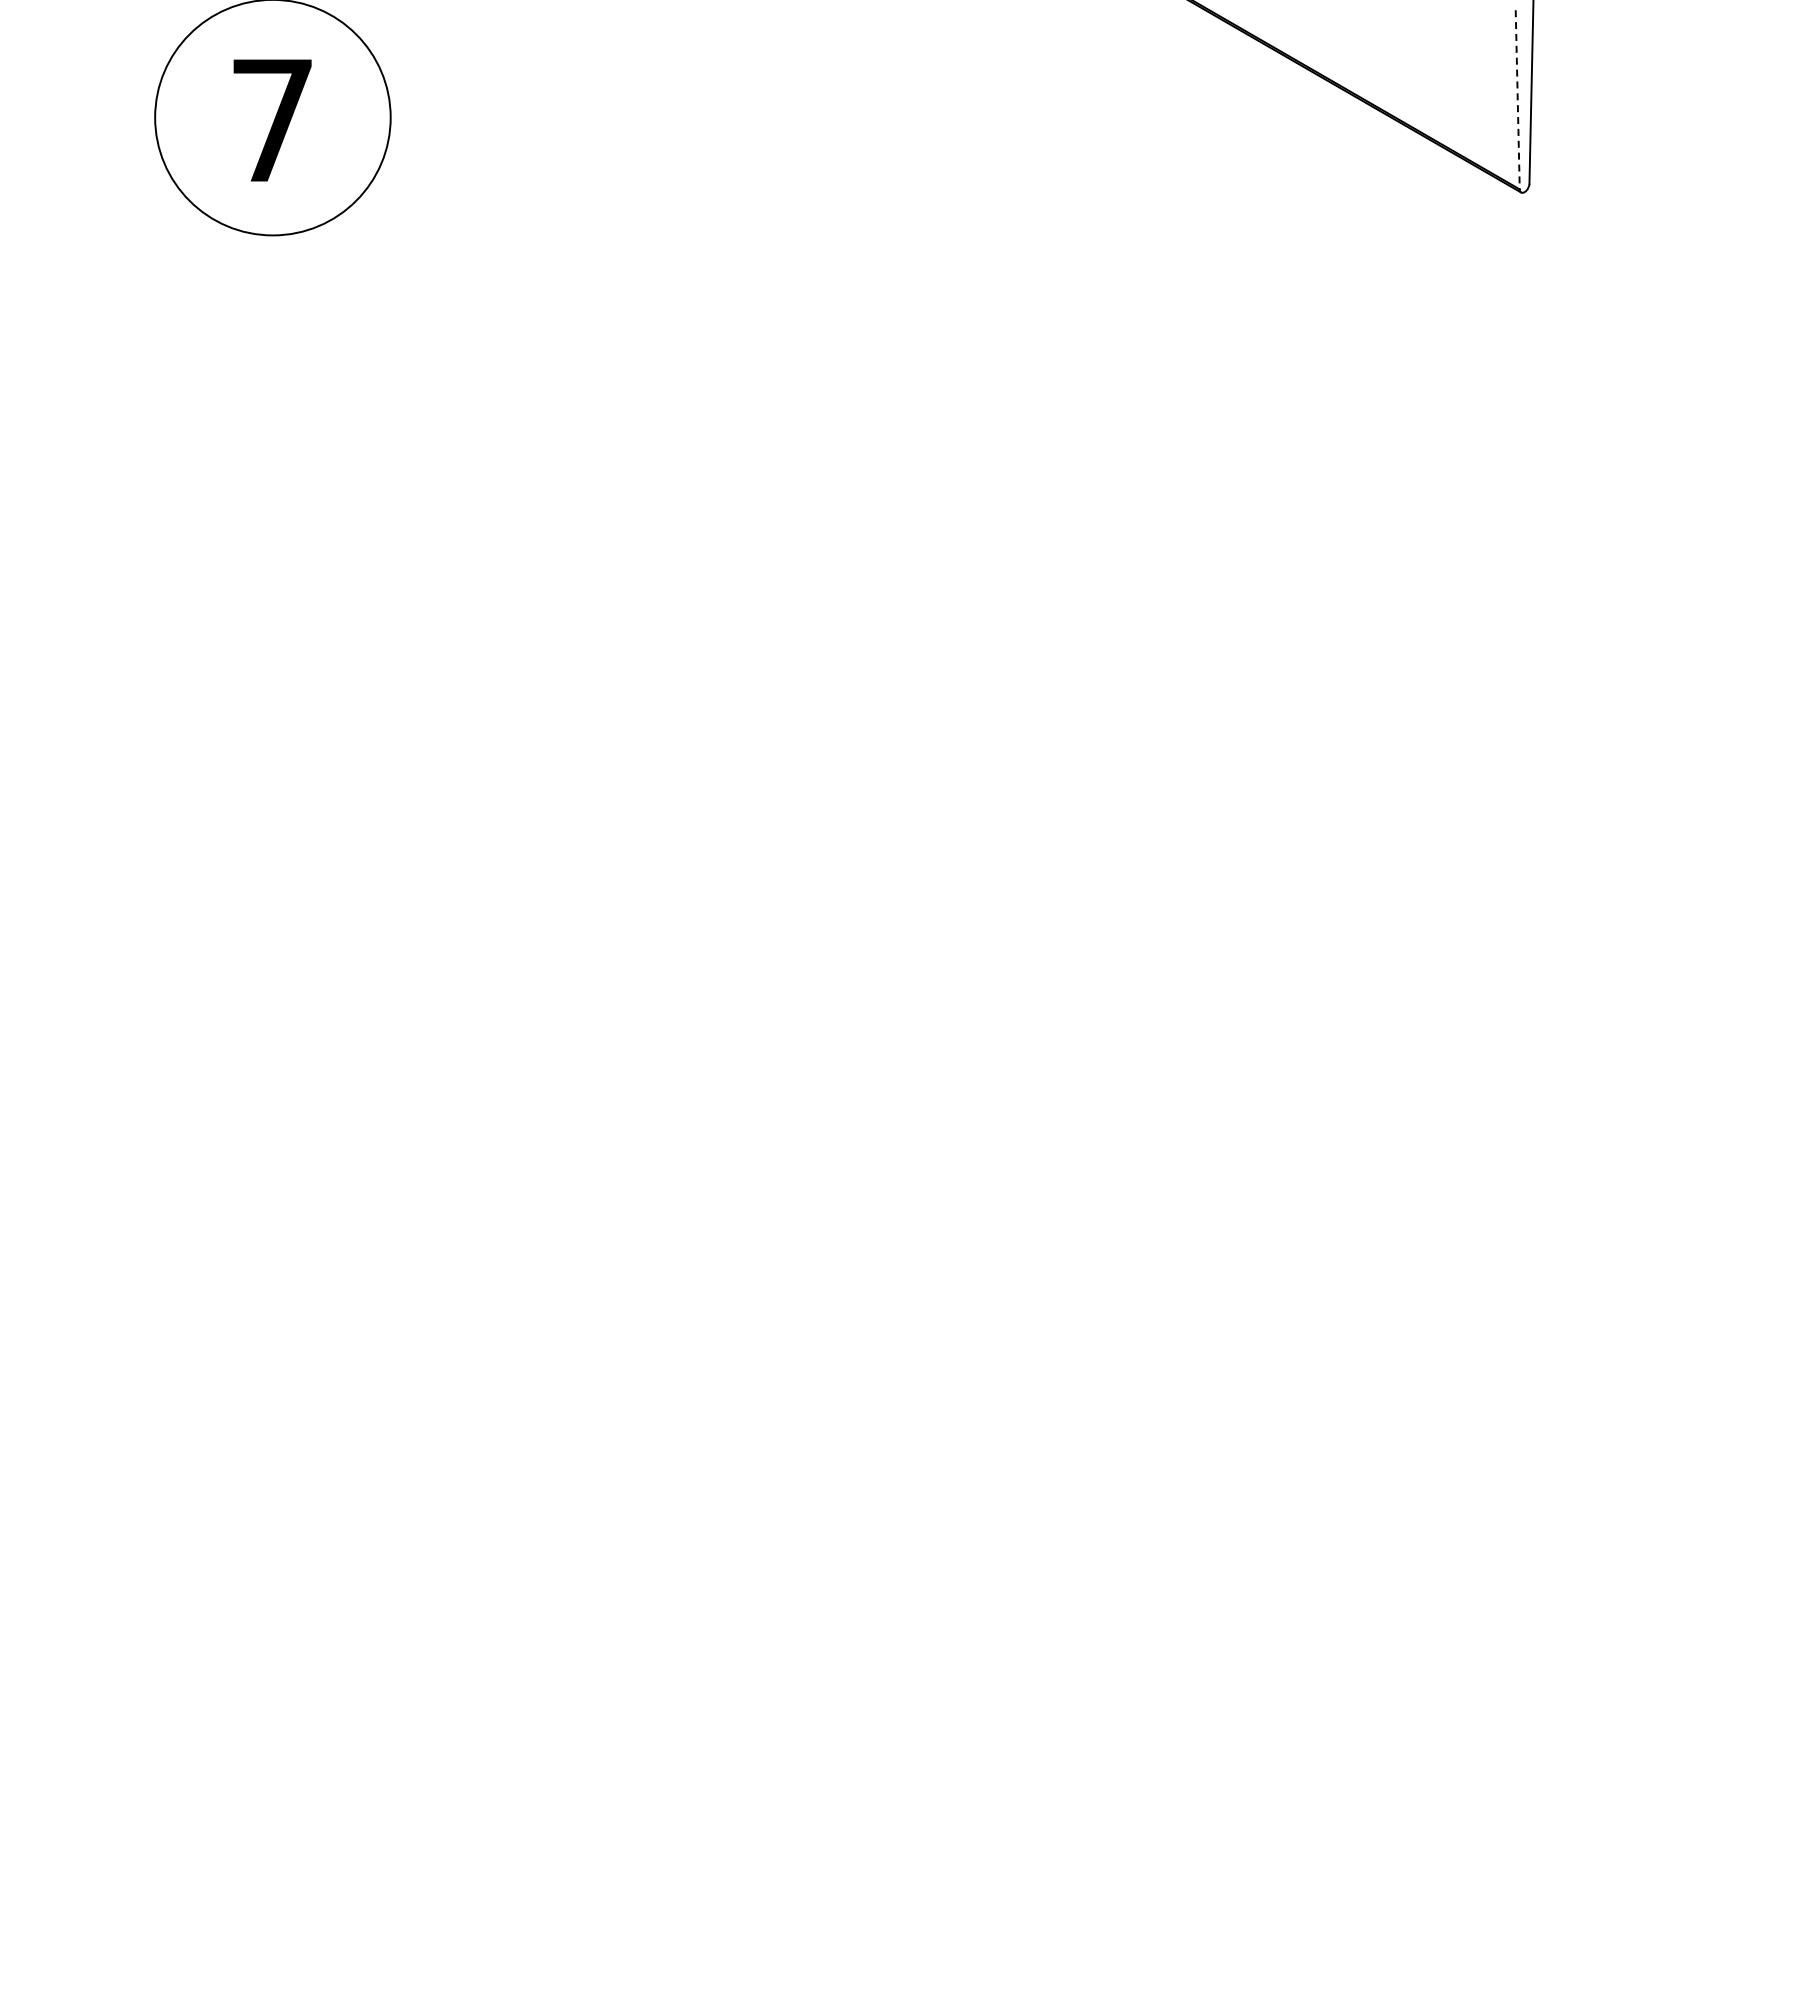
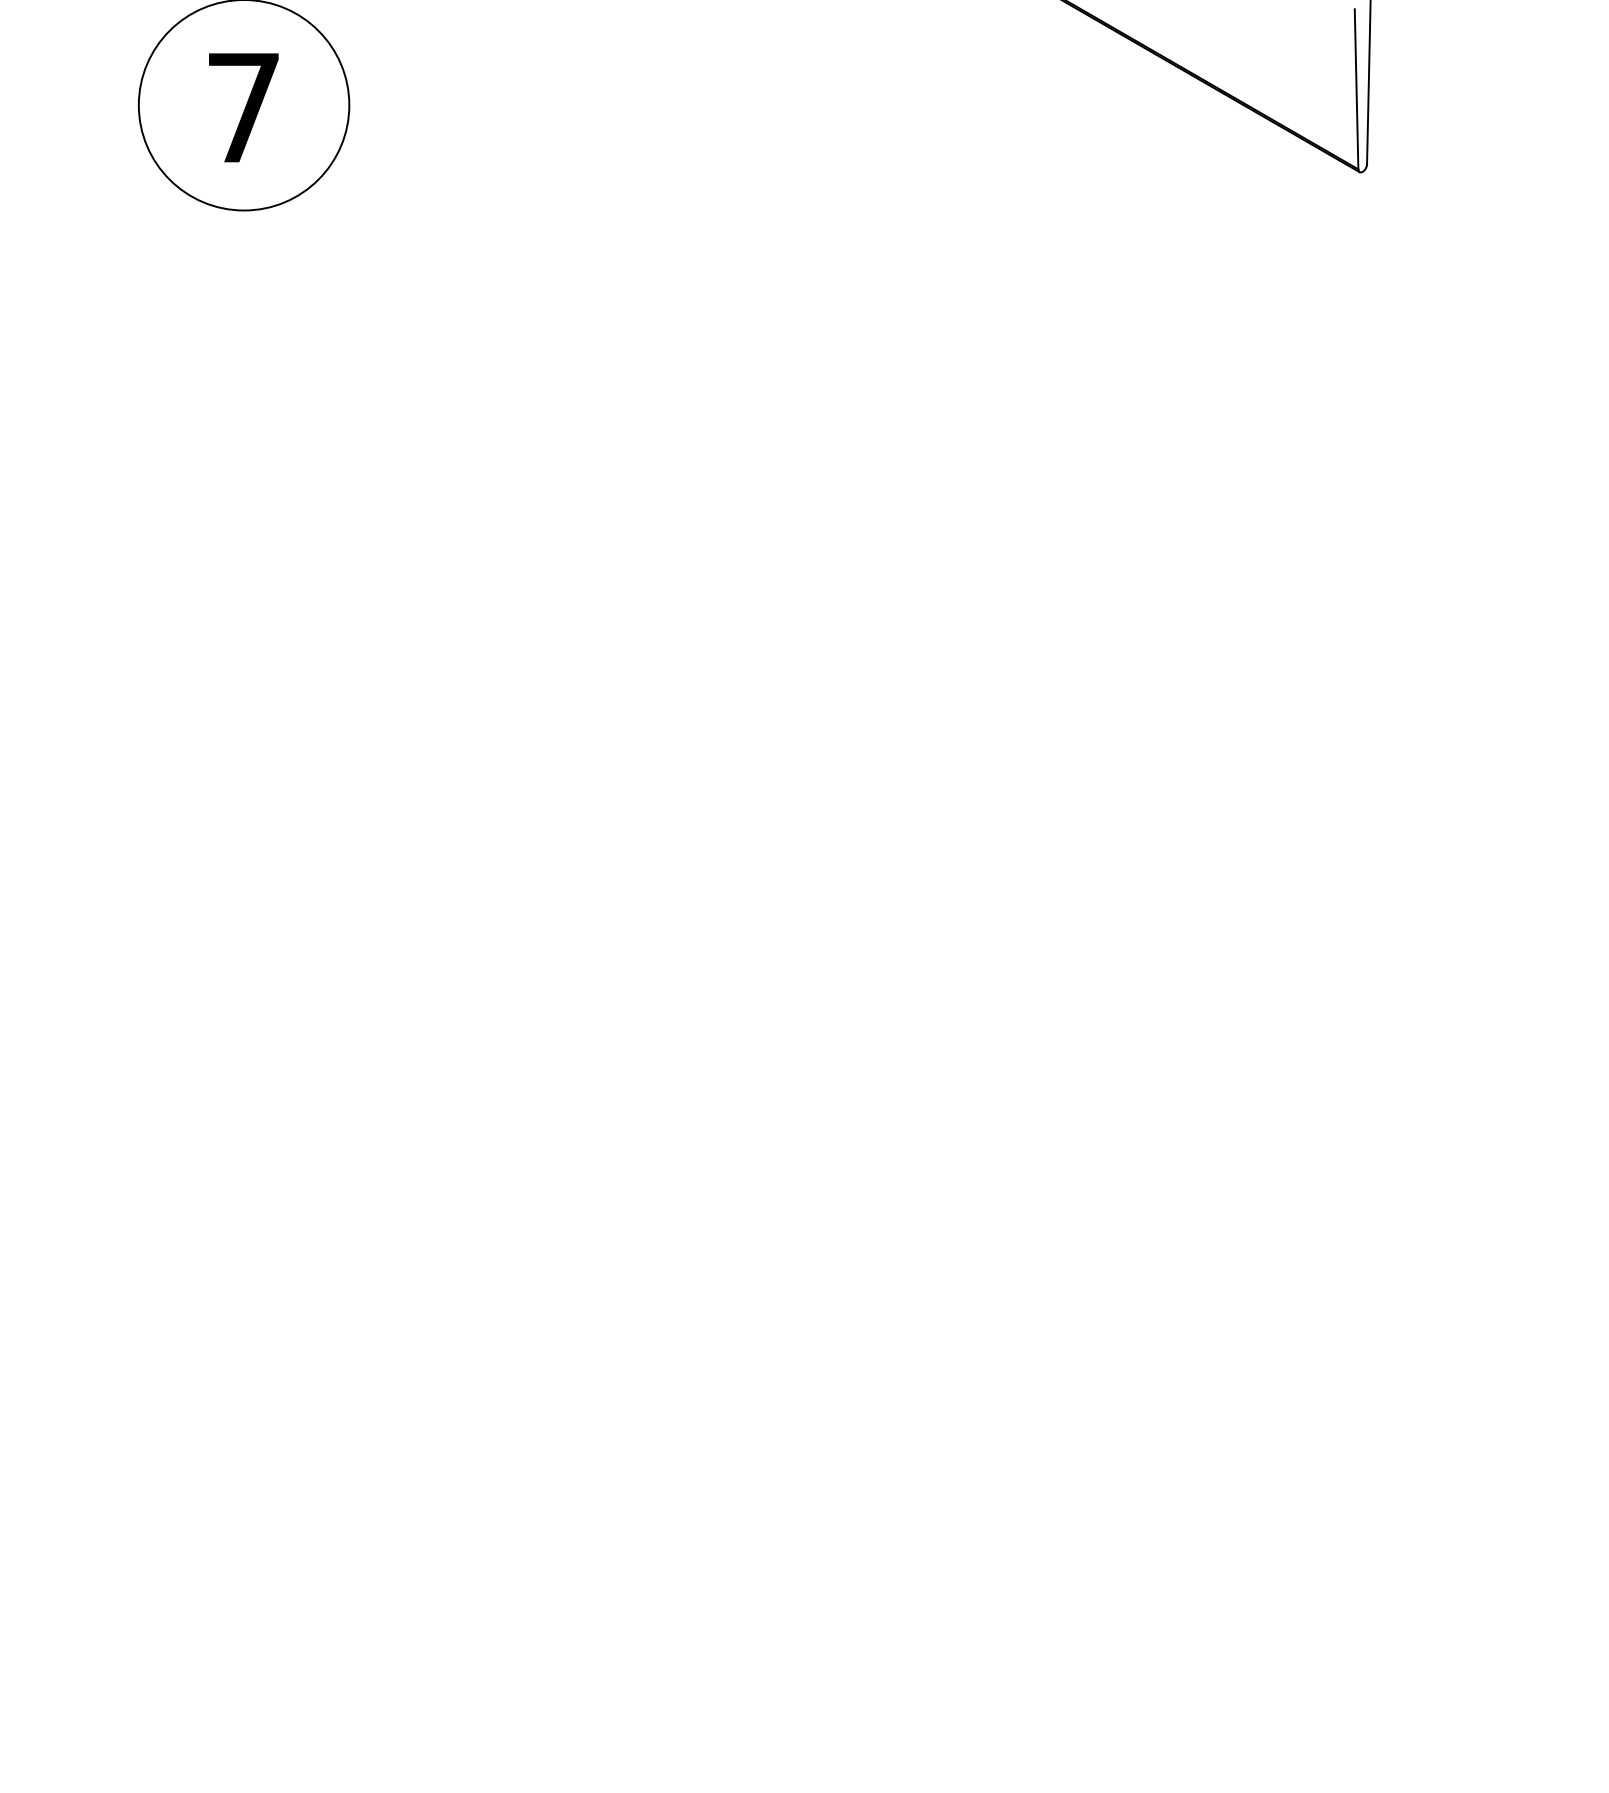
line: (1517, 99) -> (1356, 89), dashed -> solid

